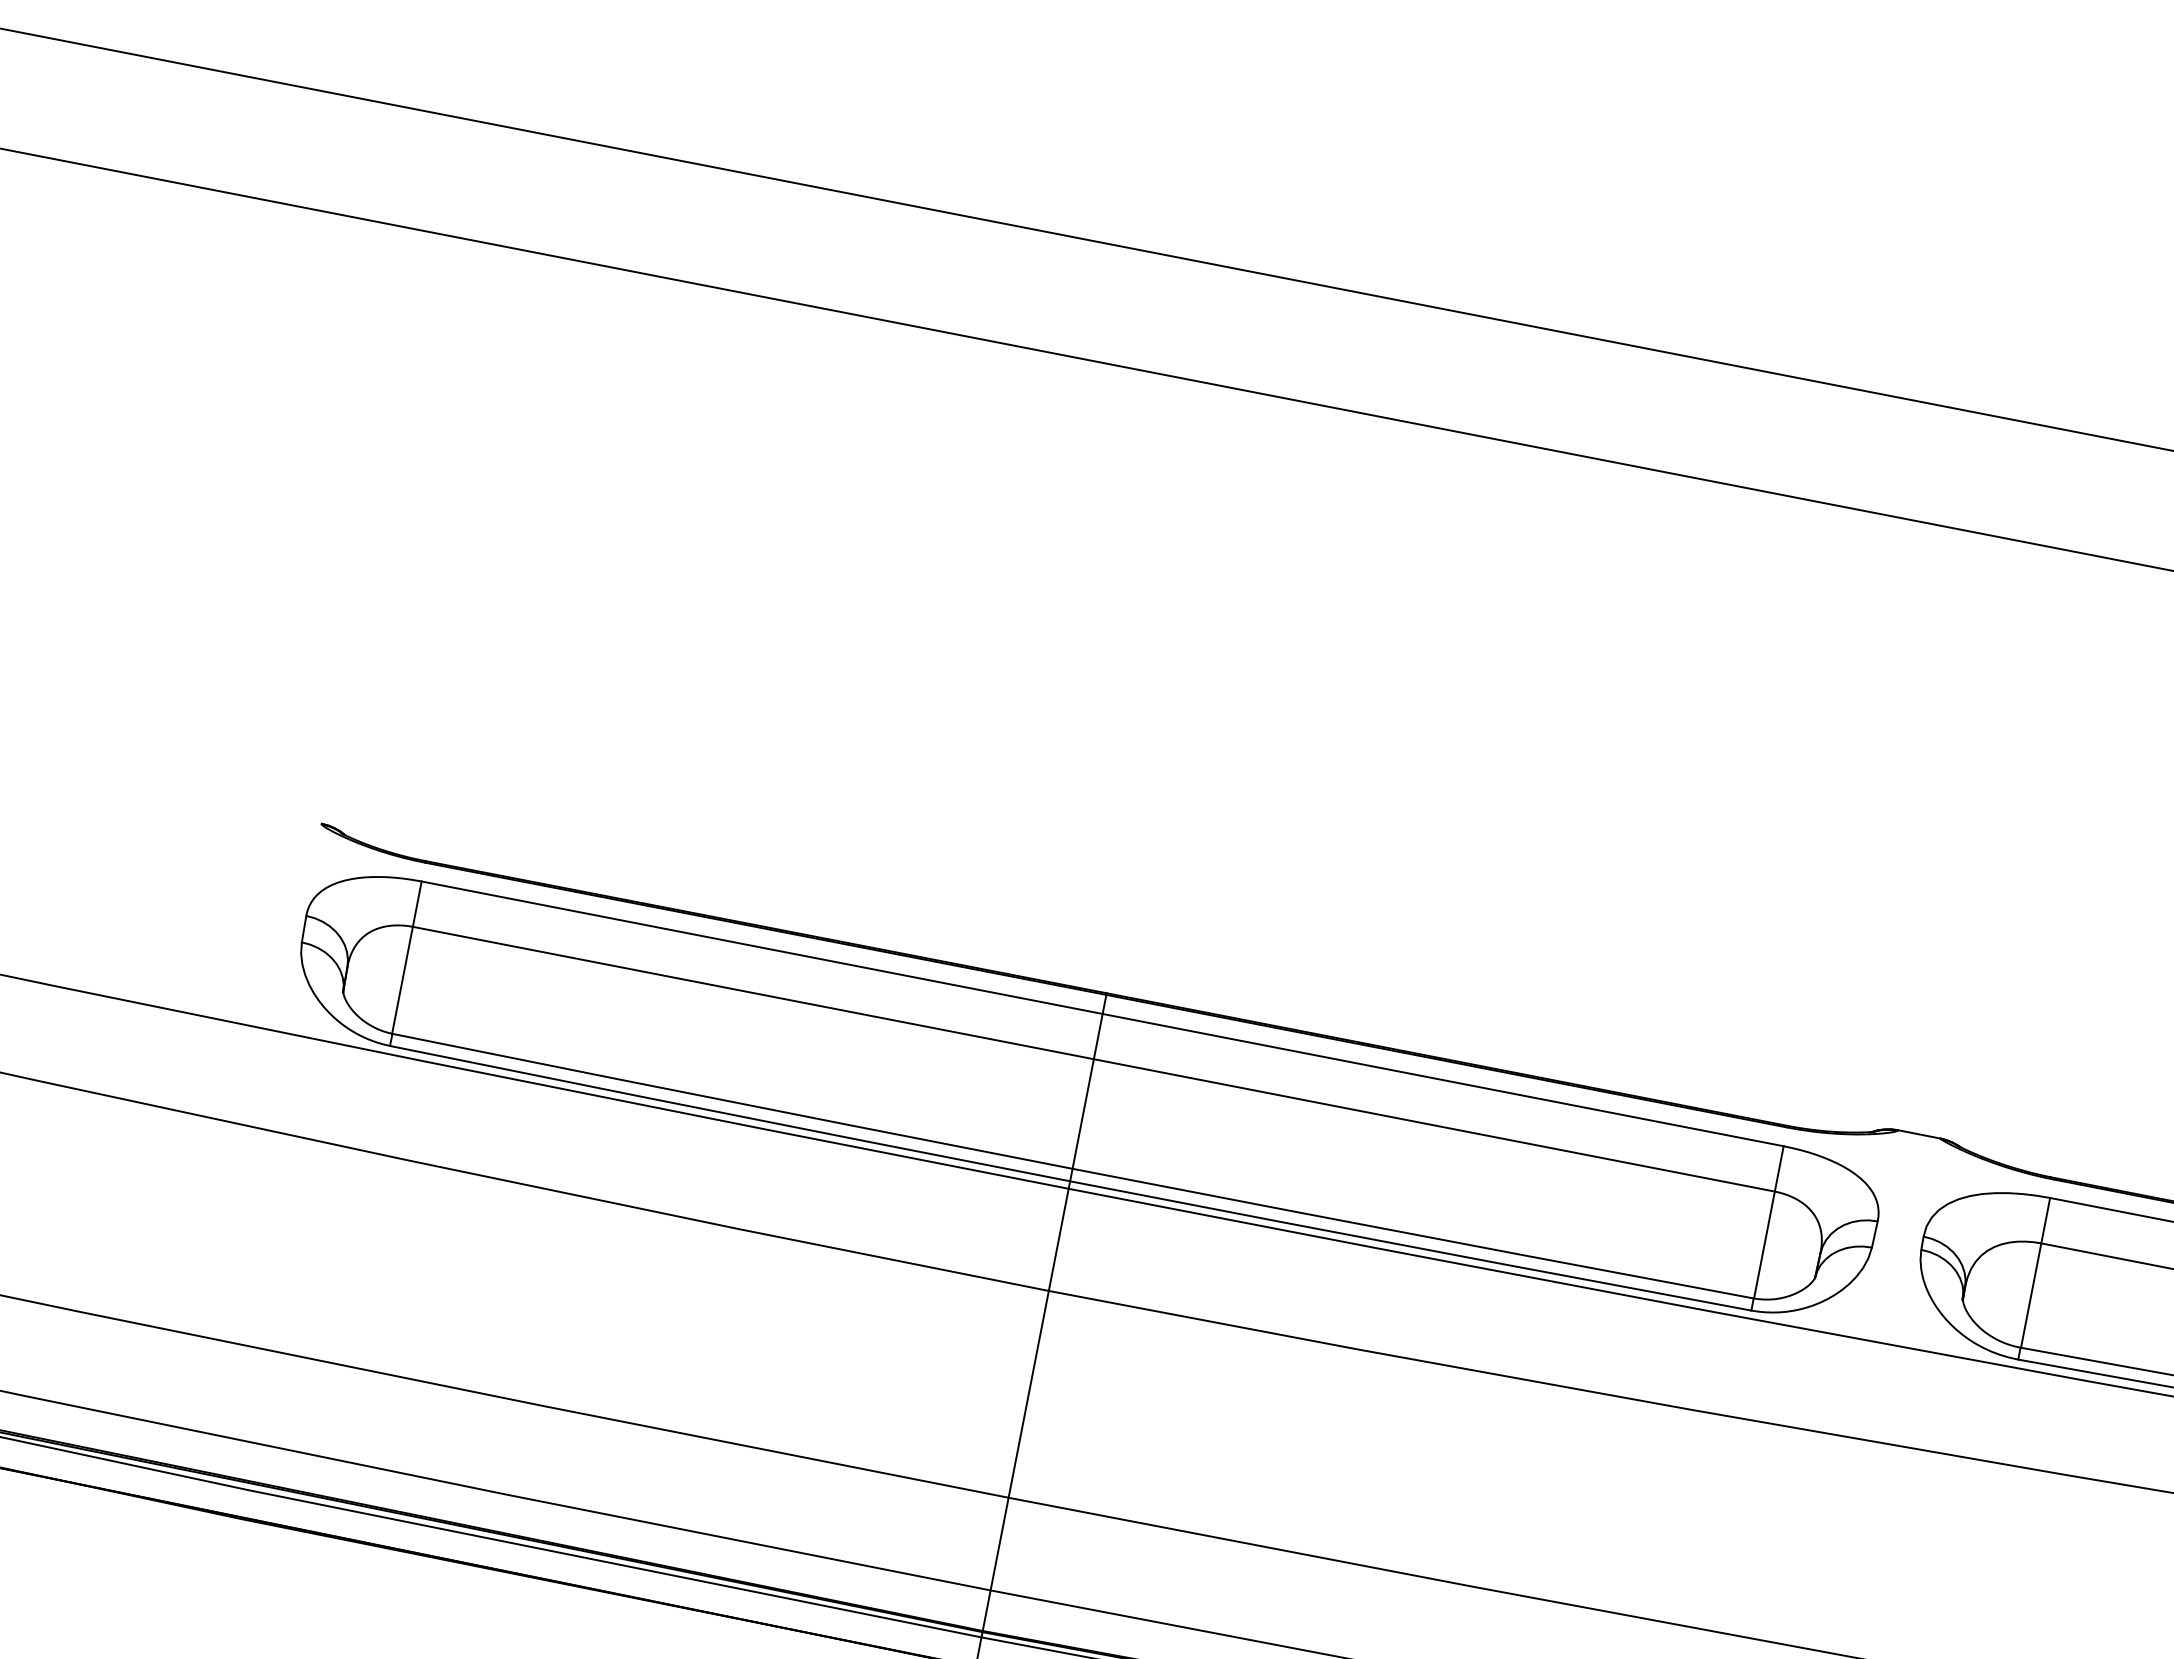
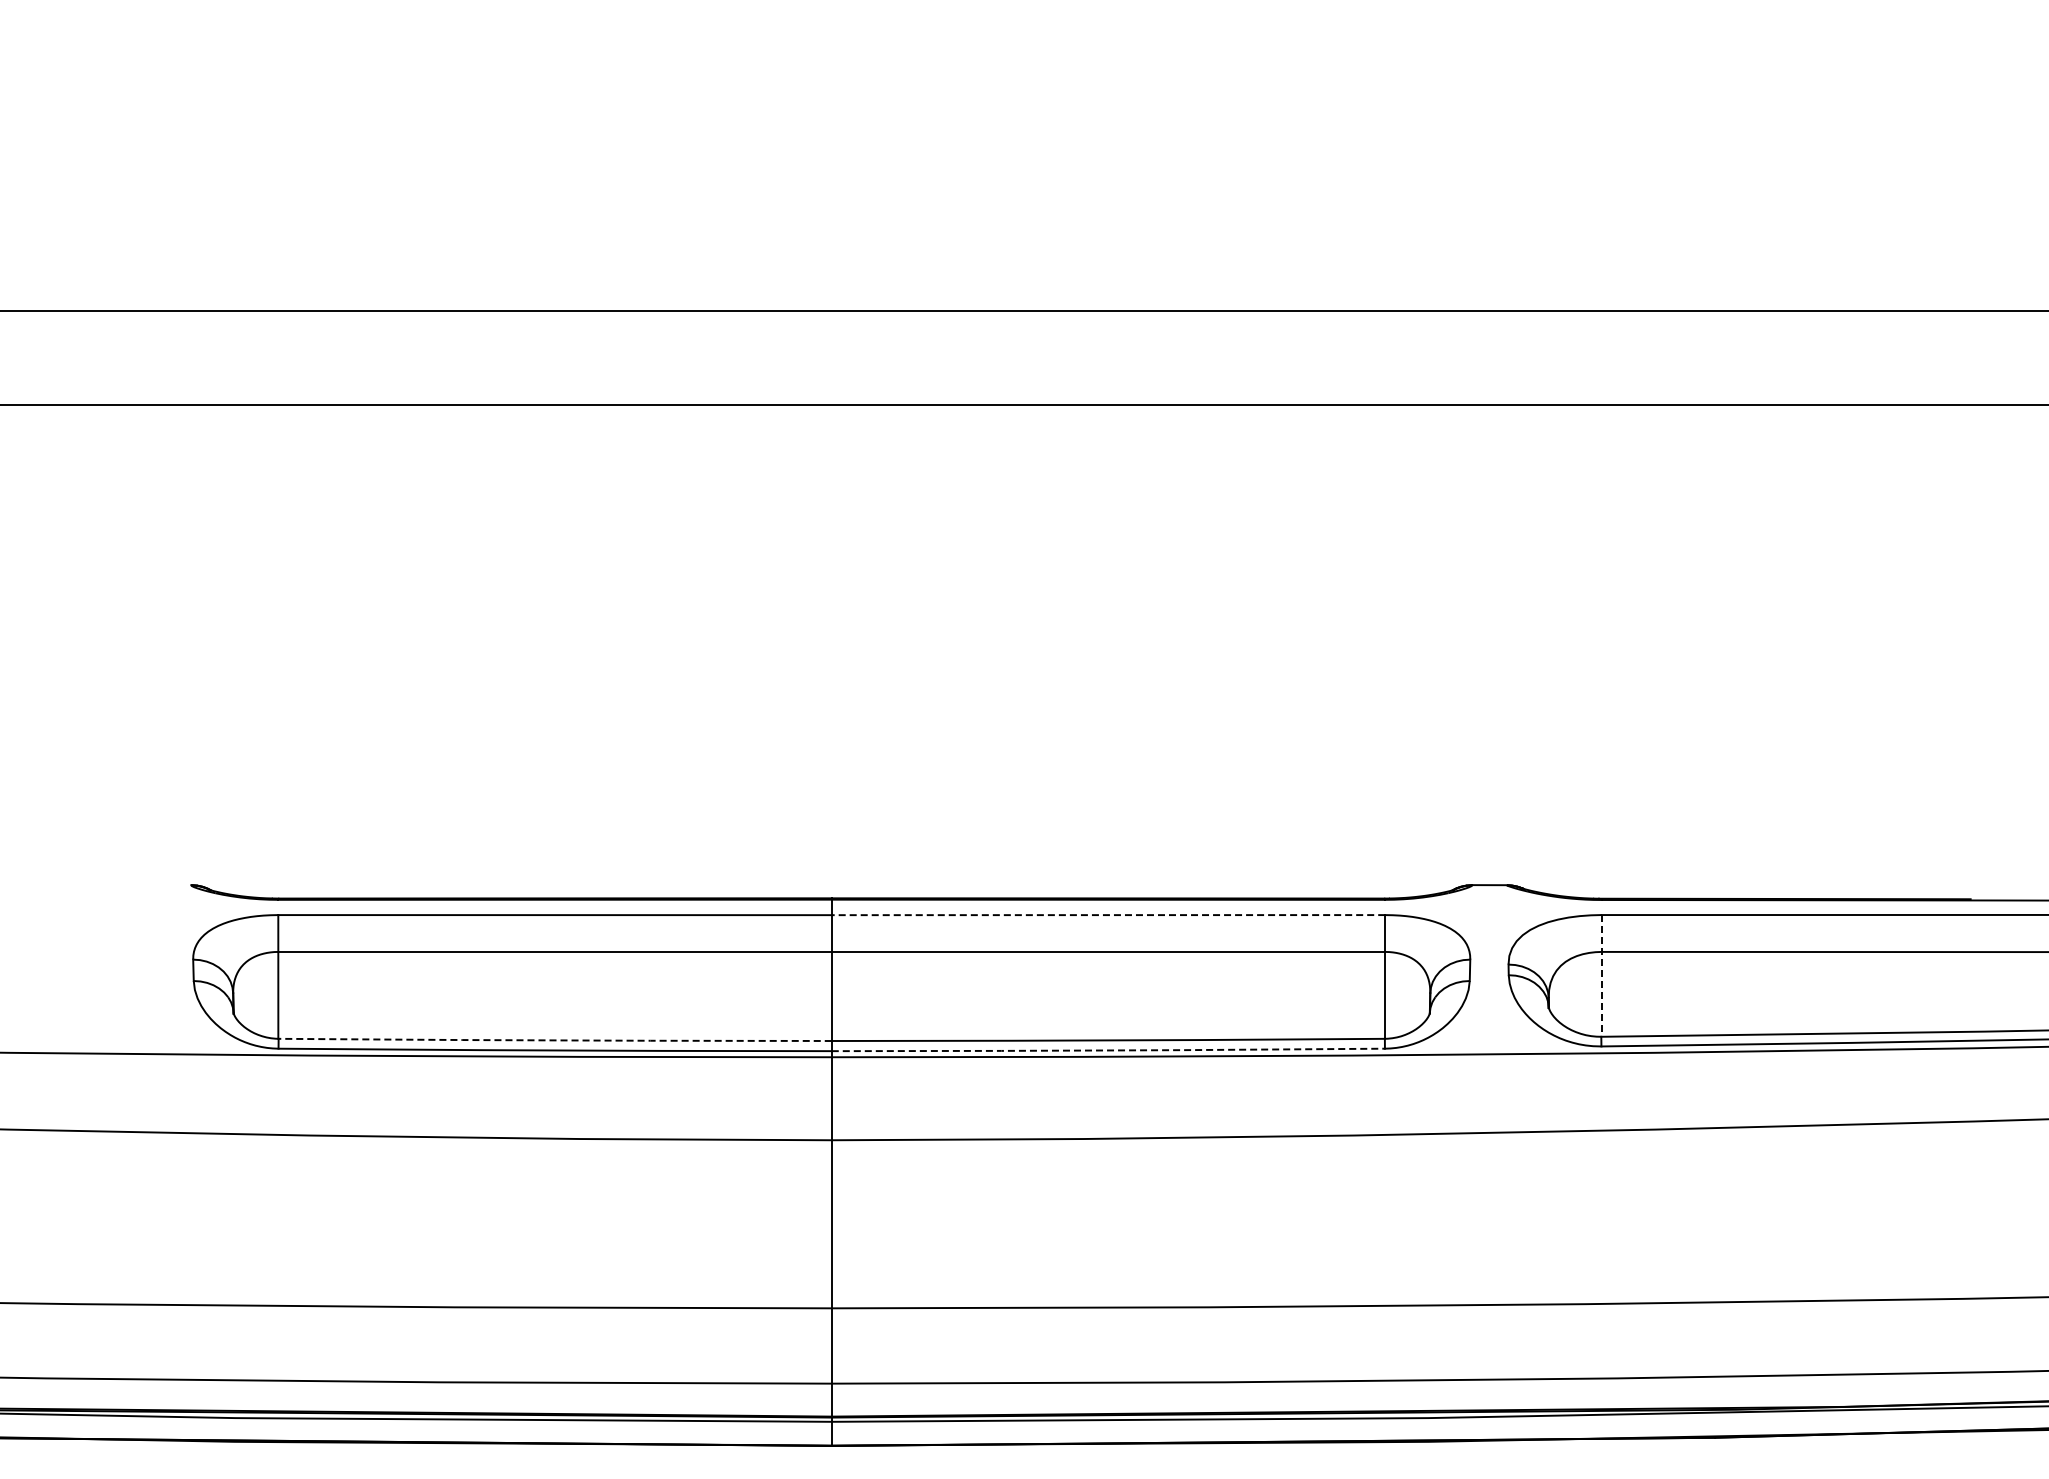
line: (1443, 1080) -> (1108, 915), solid -> dashed
line: (731, 1101) -> (554, 1040), solid -> dashed
line: (1410, 1246) -> (1108, 1050), solid -> dashed
line: (2035, 1272) -> (1601, 975), solid -> dashed

